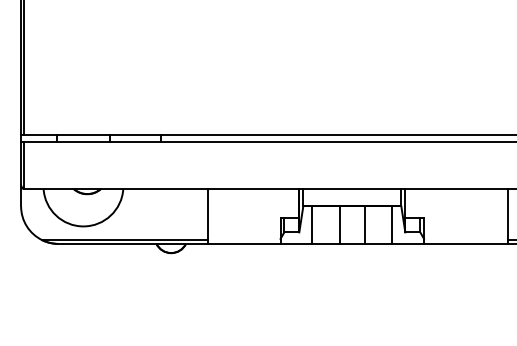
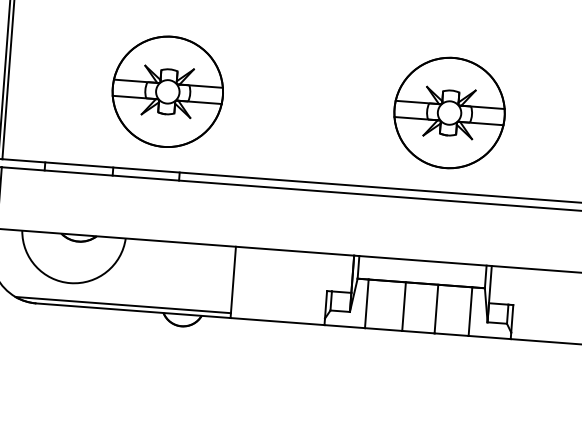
part: (146, 73) -> (167, 90), added
part: (363, 73) -> (448, 111), added

